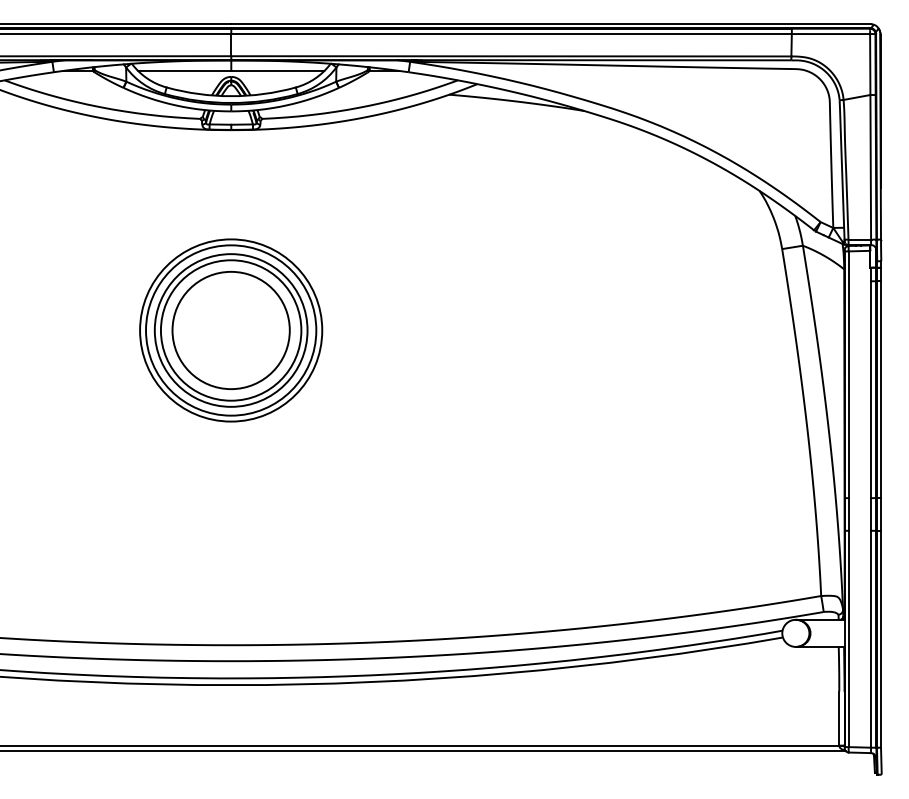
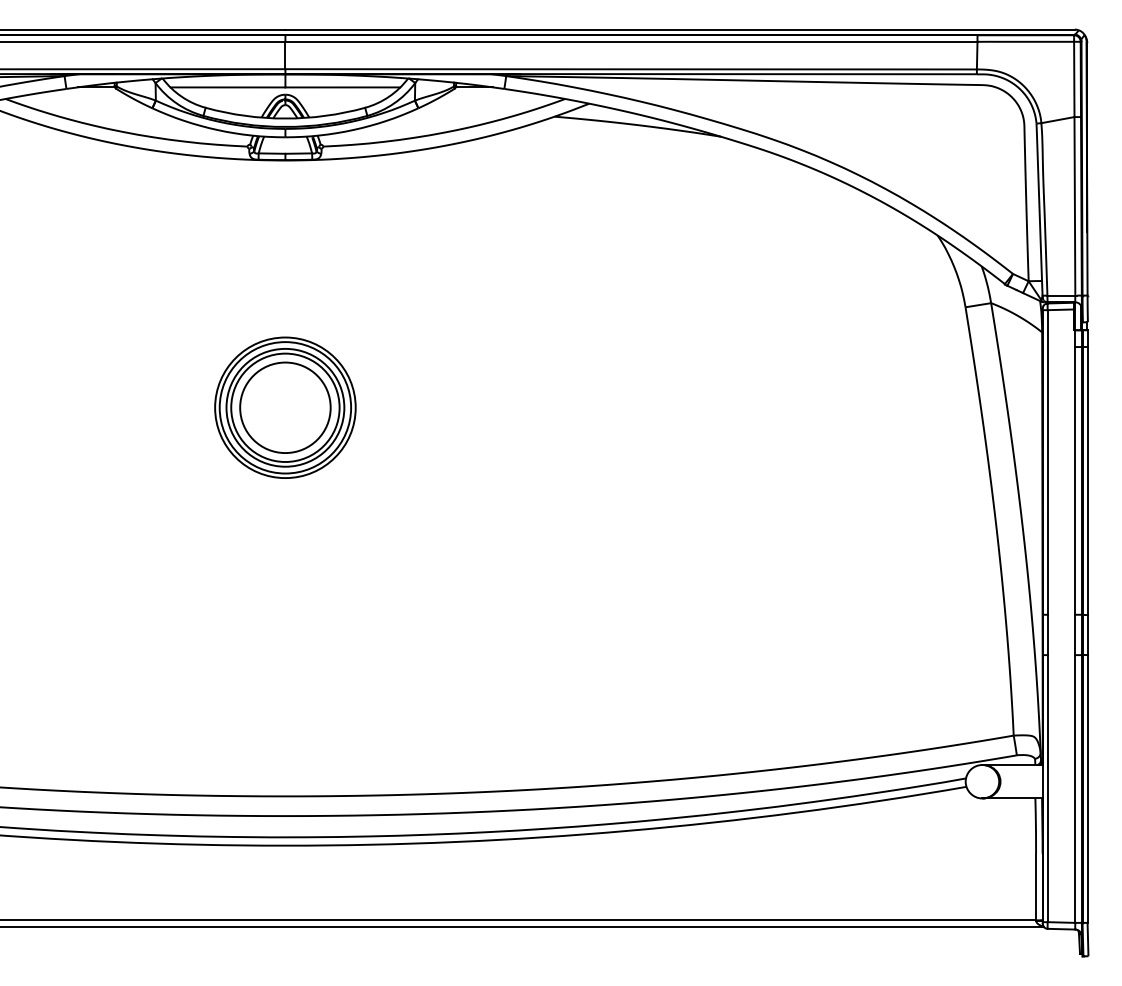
part: (231, 330) -> (285, 407), size x0.62

